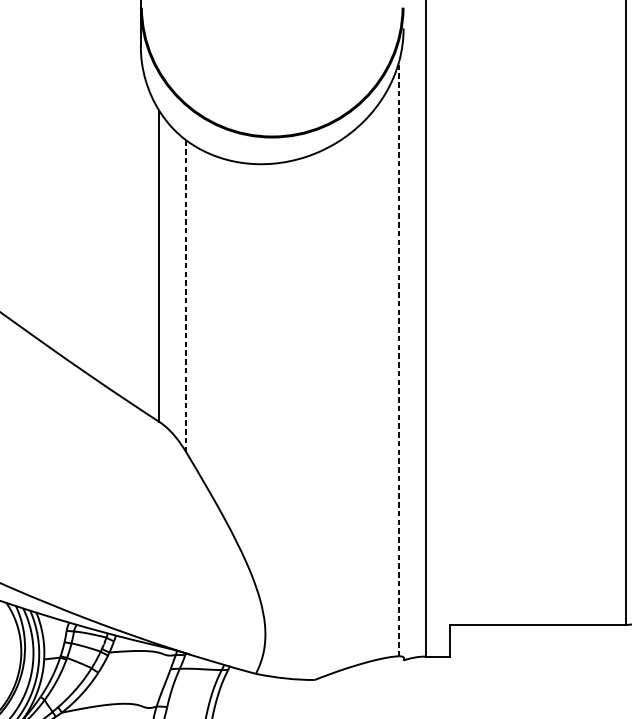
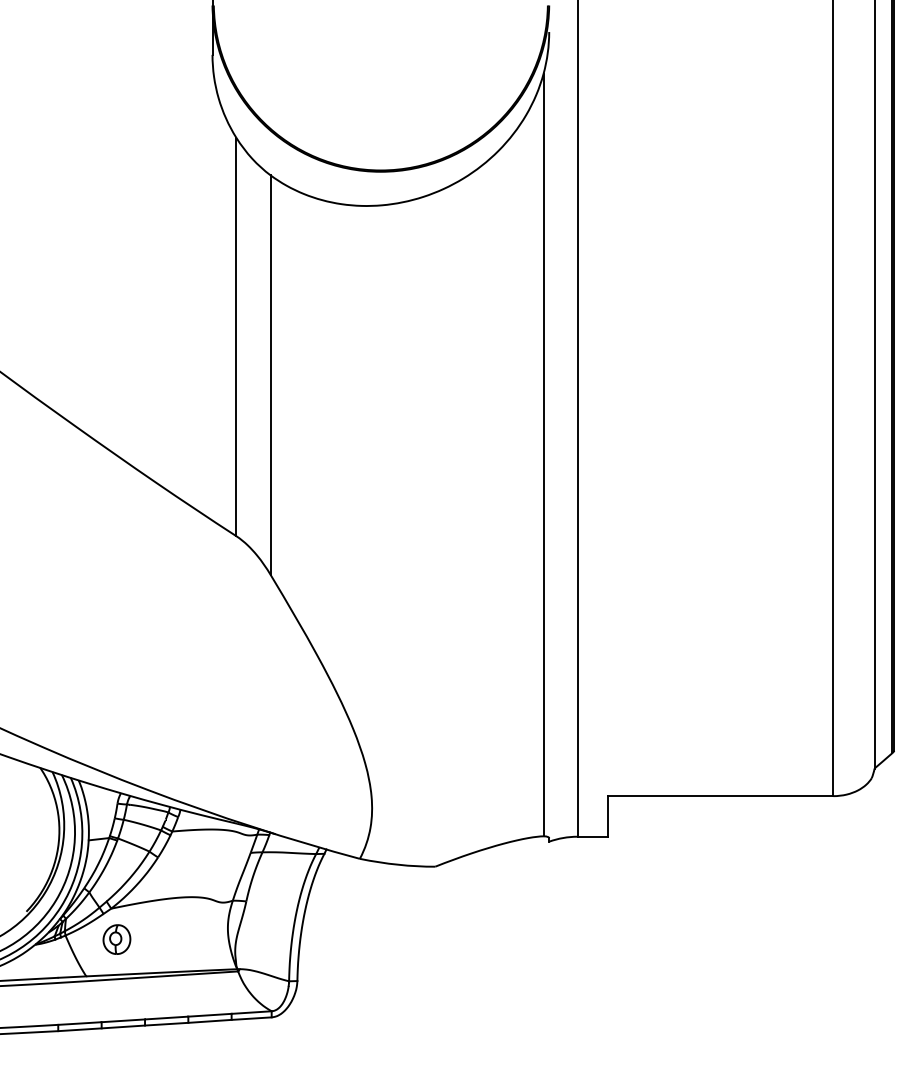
line: (186, 295) -> (270, 374), dashed -> solid
line: (399, 358) -> (543, 454), dashed -> solid

